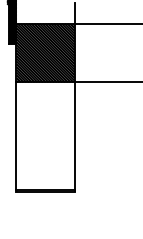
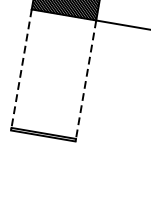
line: (16, 136) -> (21, 69), solid -> dashed
line: (75, 136) -> (86, 80), solid -> dashed

